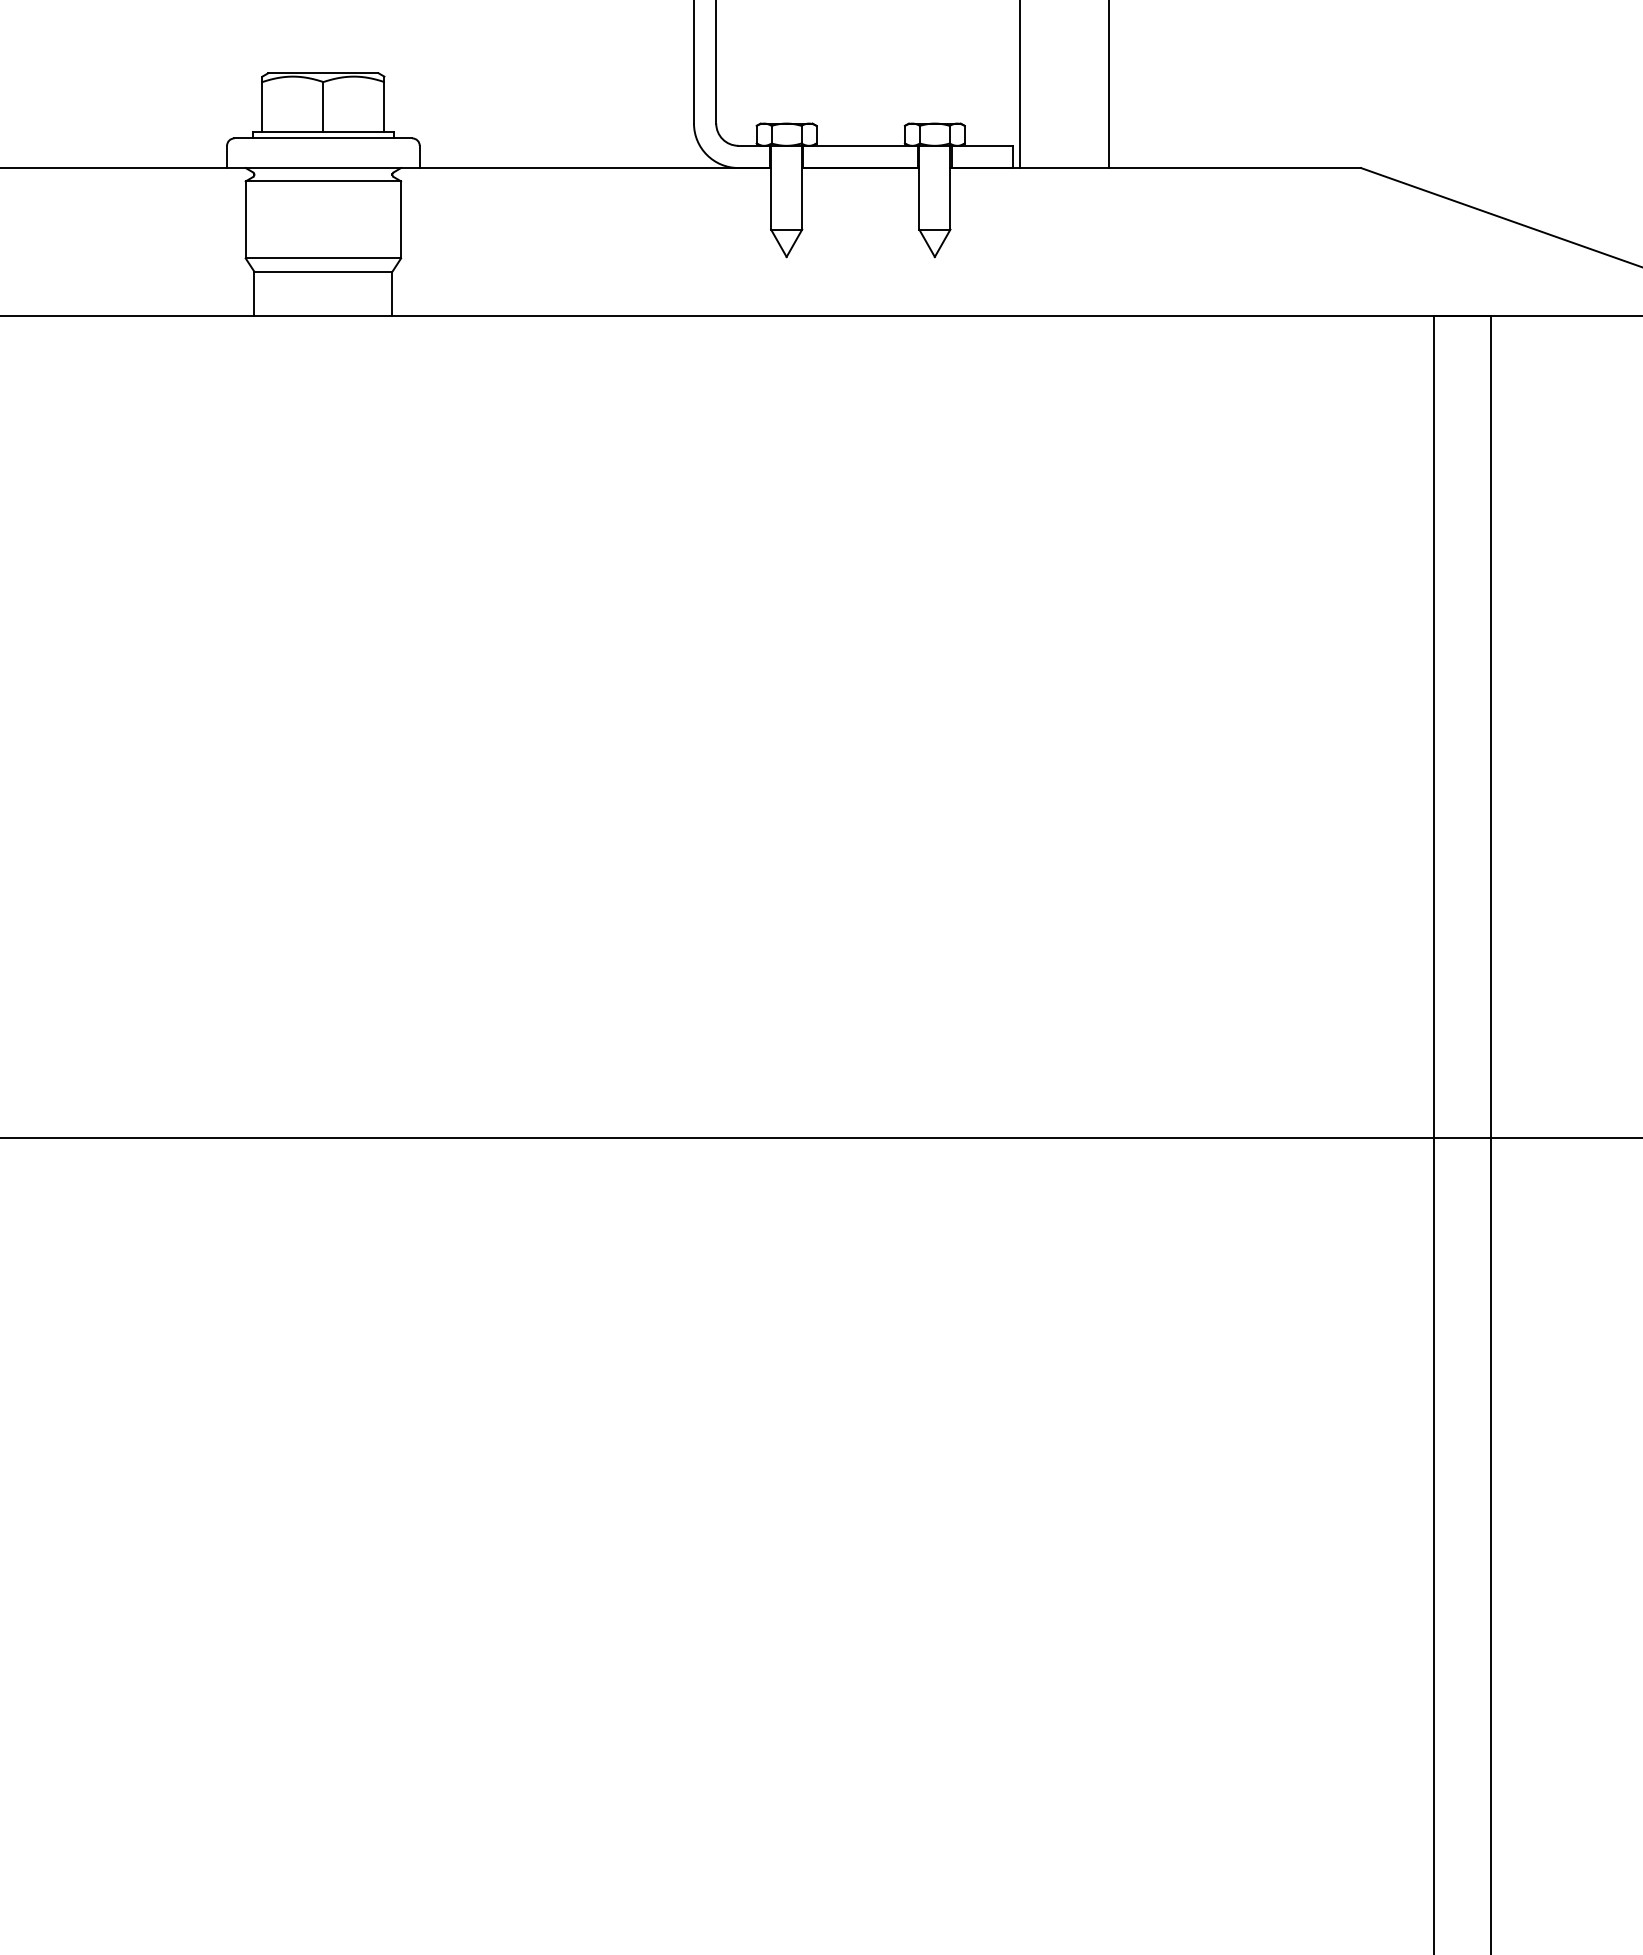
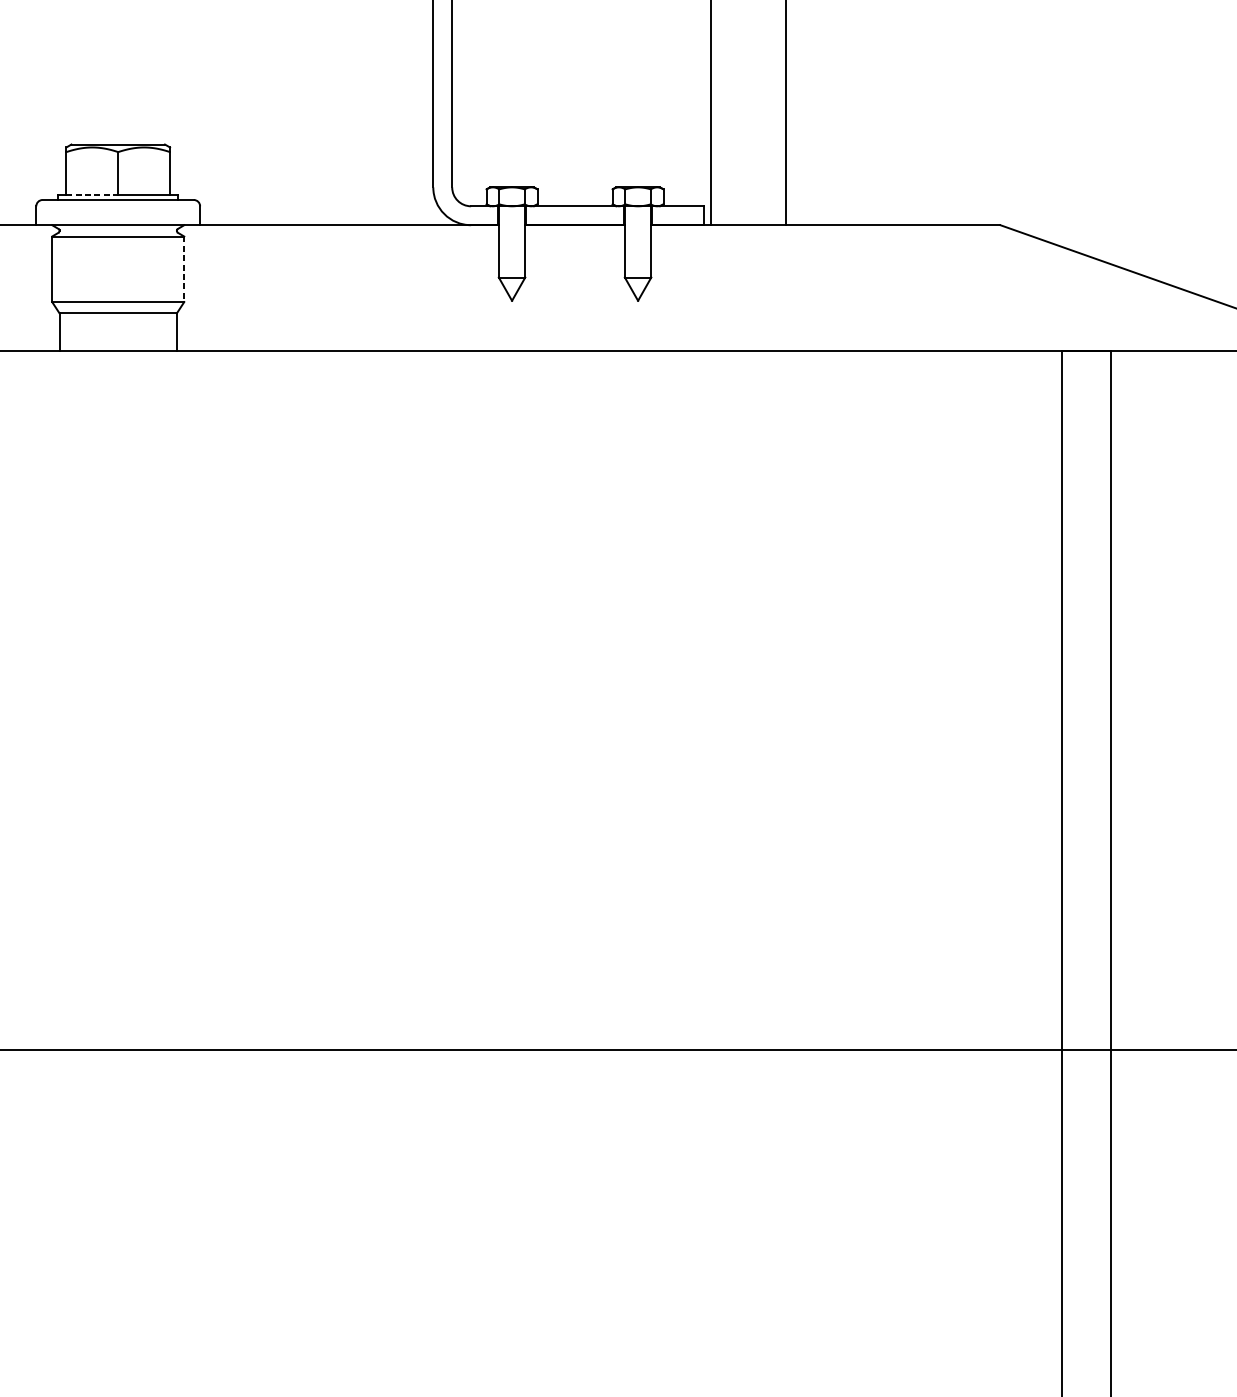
line: (293, 132) -> (92, 194), solid -> dashed
line: (401, 219) -> (184, 268), solid -> dashed

